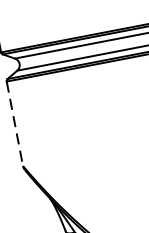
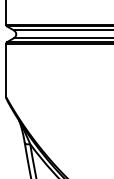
line: (15, 123) -> (6, 70), dashed -> solid

